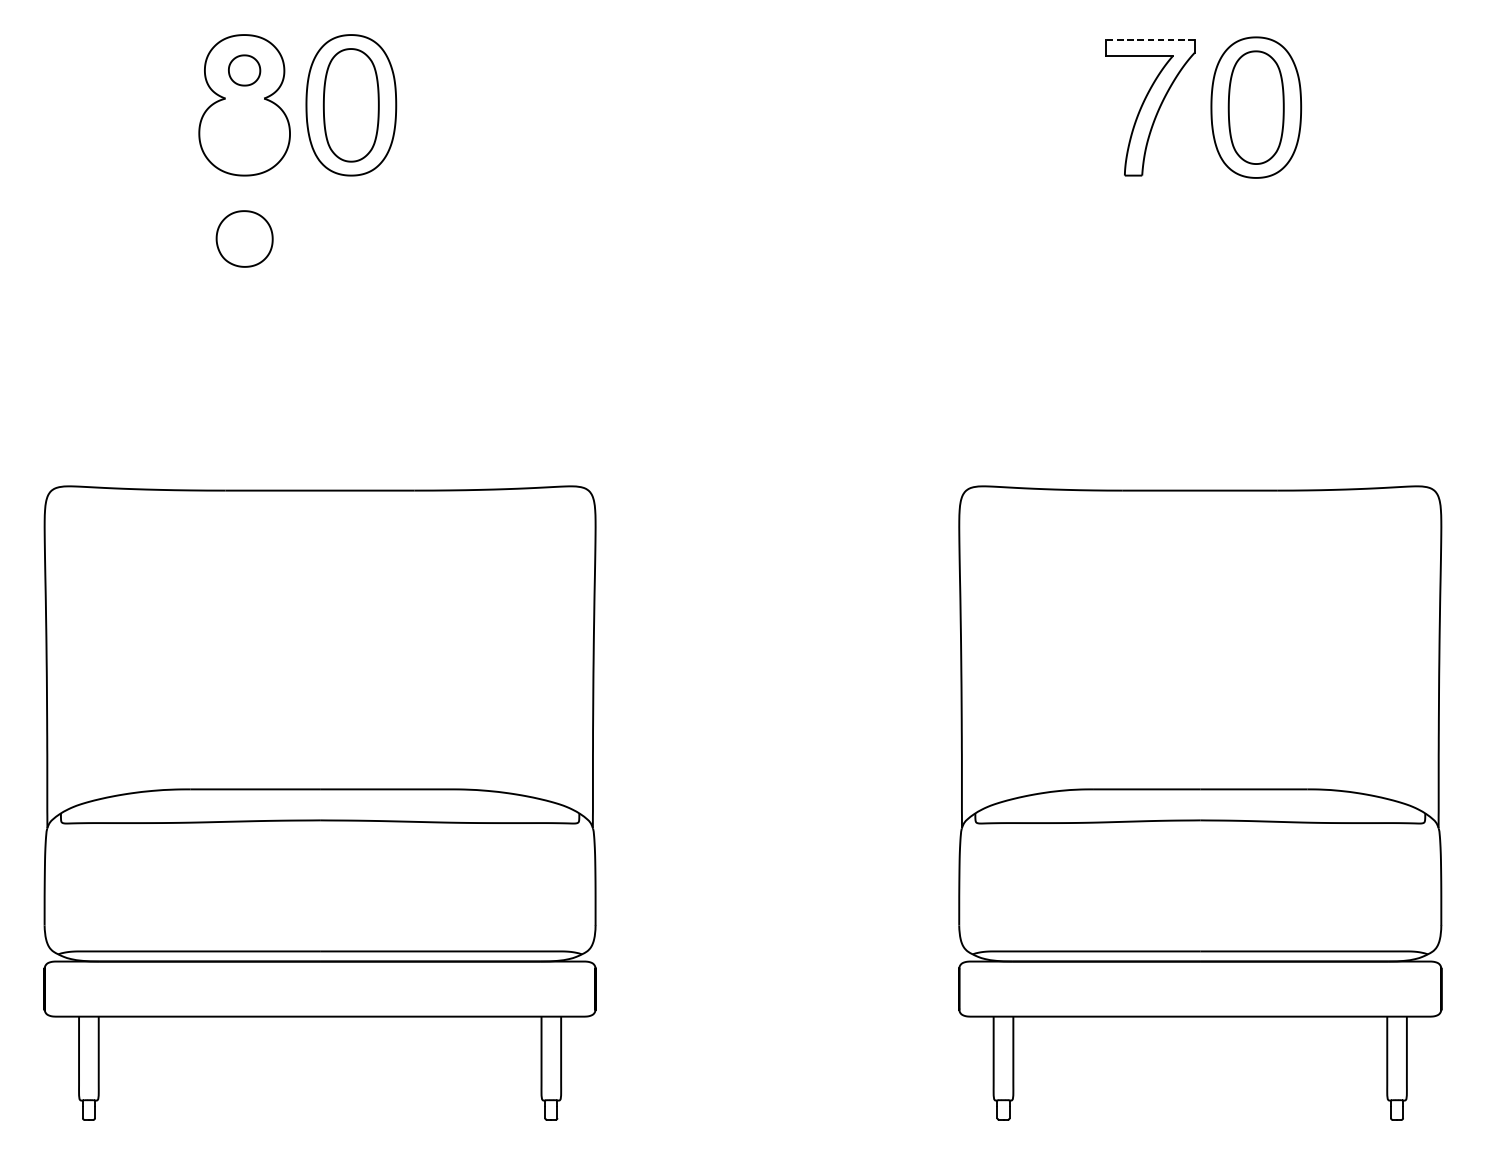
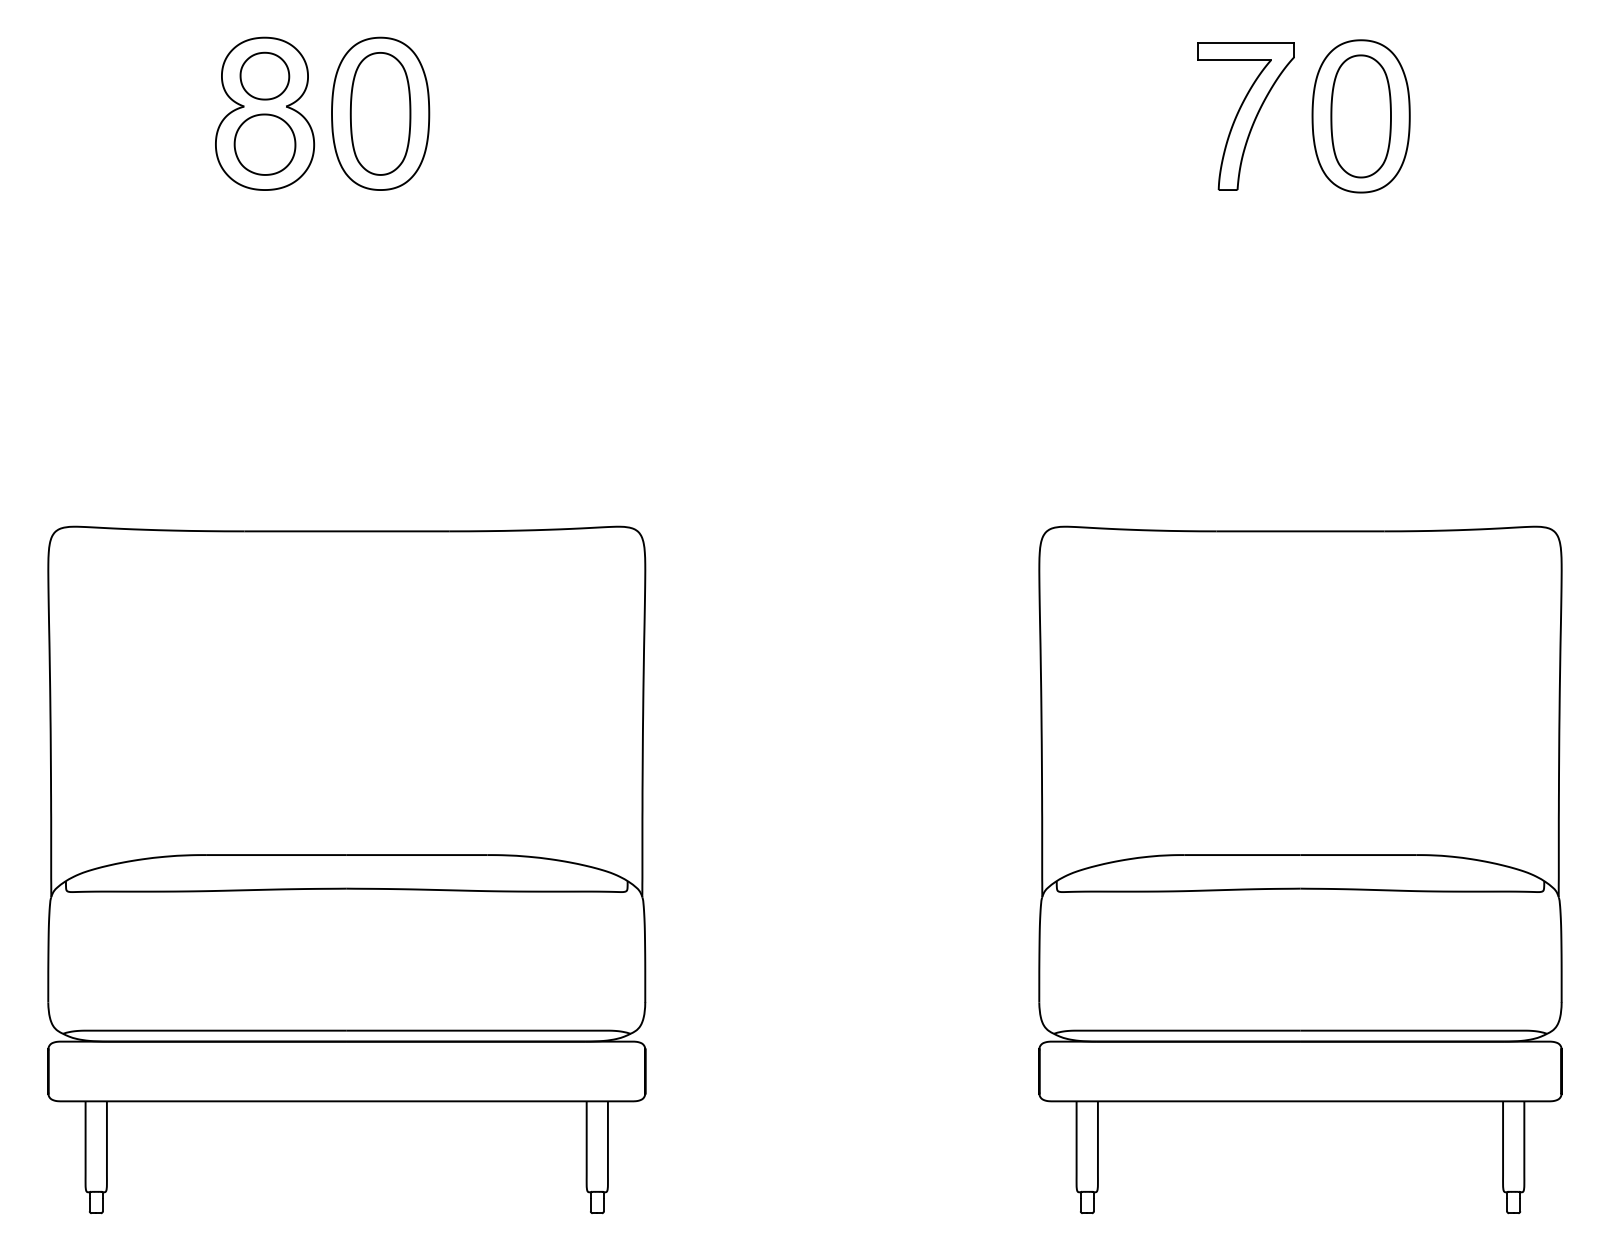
line: (1149, 39) -> (1245, 42), dashed -> solid
part: (244, 69) -> (264, 75), size x1.43
part: (244, 238) -> (264, 144), moved

